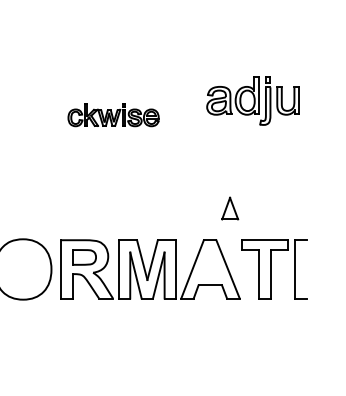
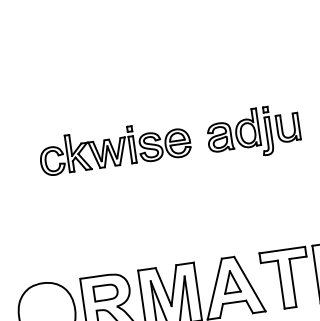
part: (252, 100) -> (252, 132), moved
part: (113, 114) -> (114, 146), size x1.67
part: (230, 208) -> (231, 281), moved

